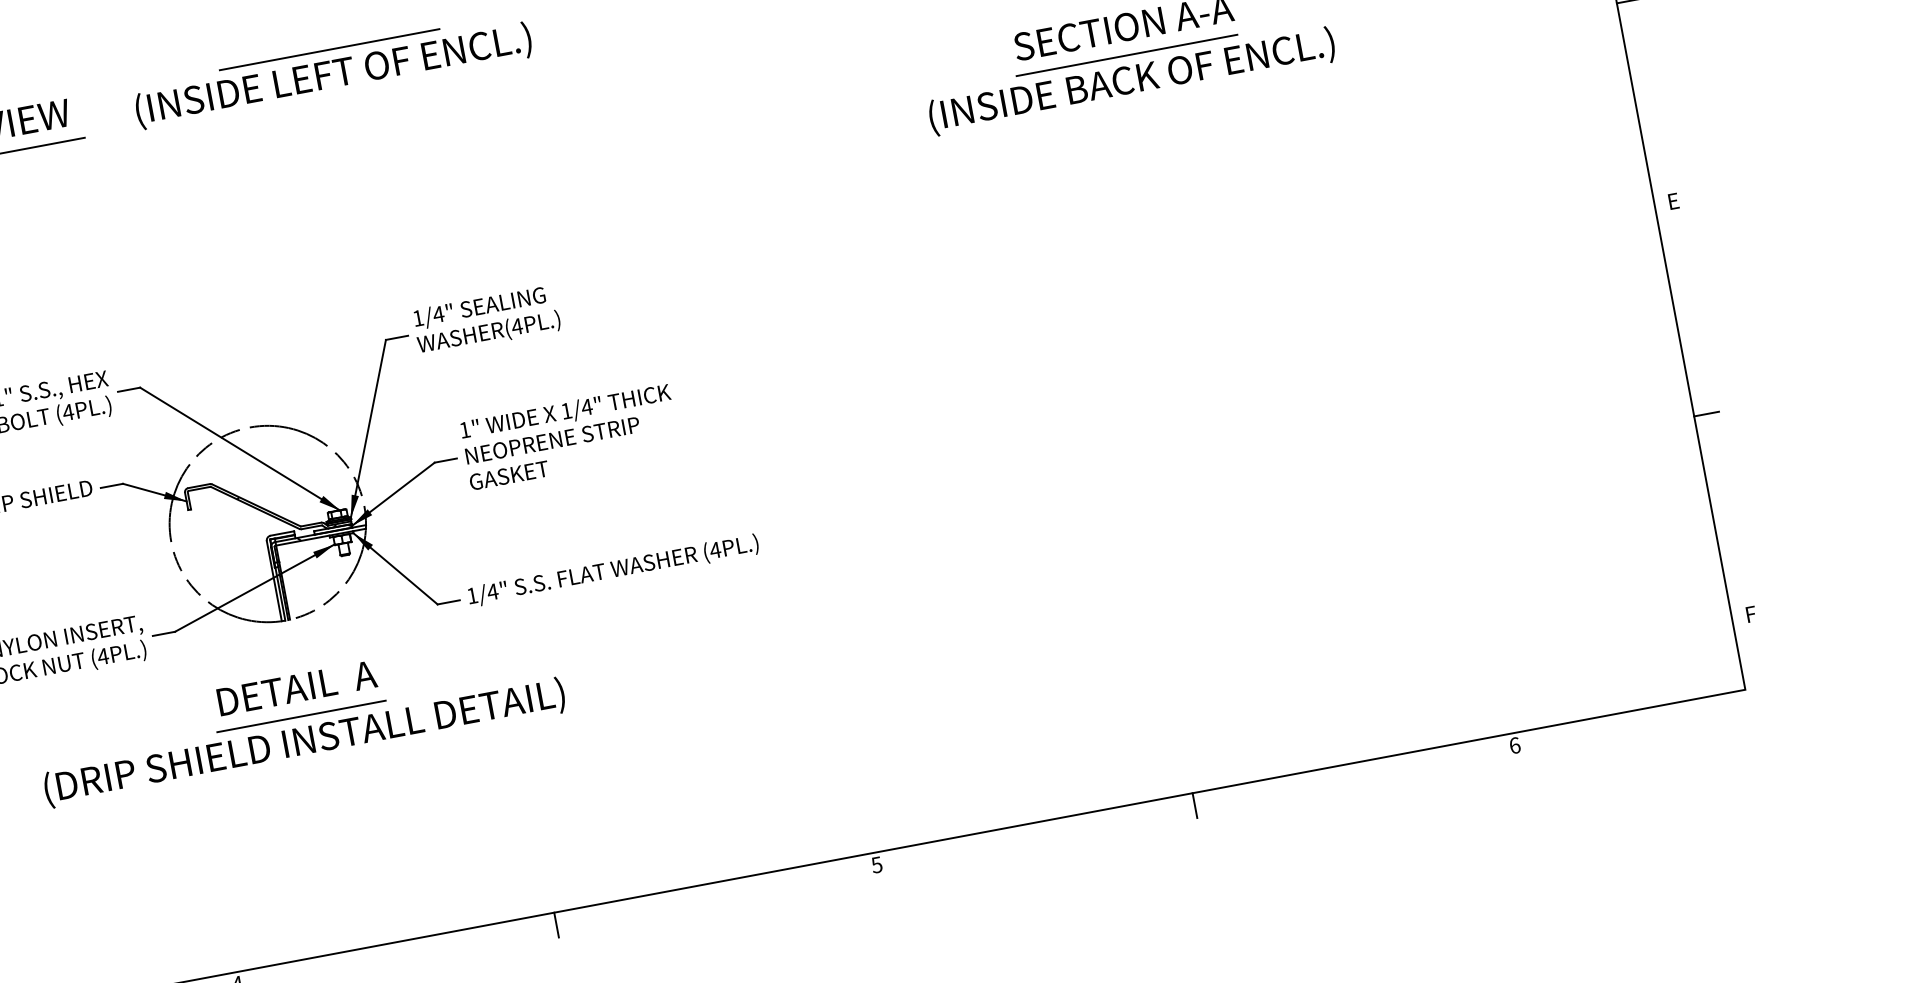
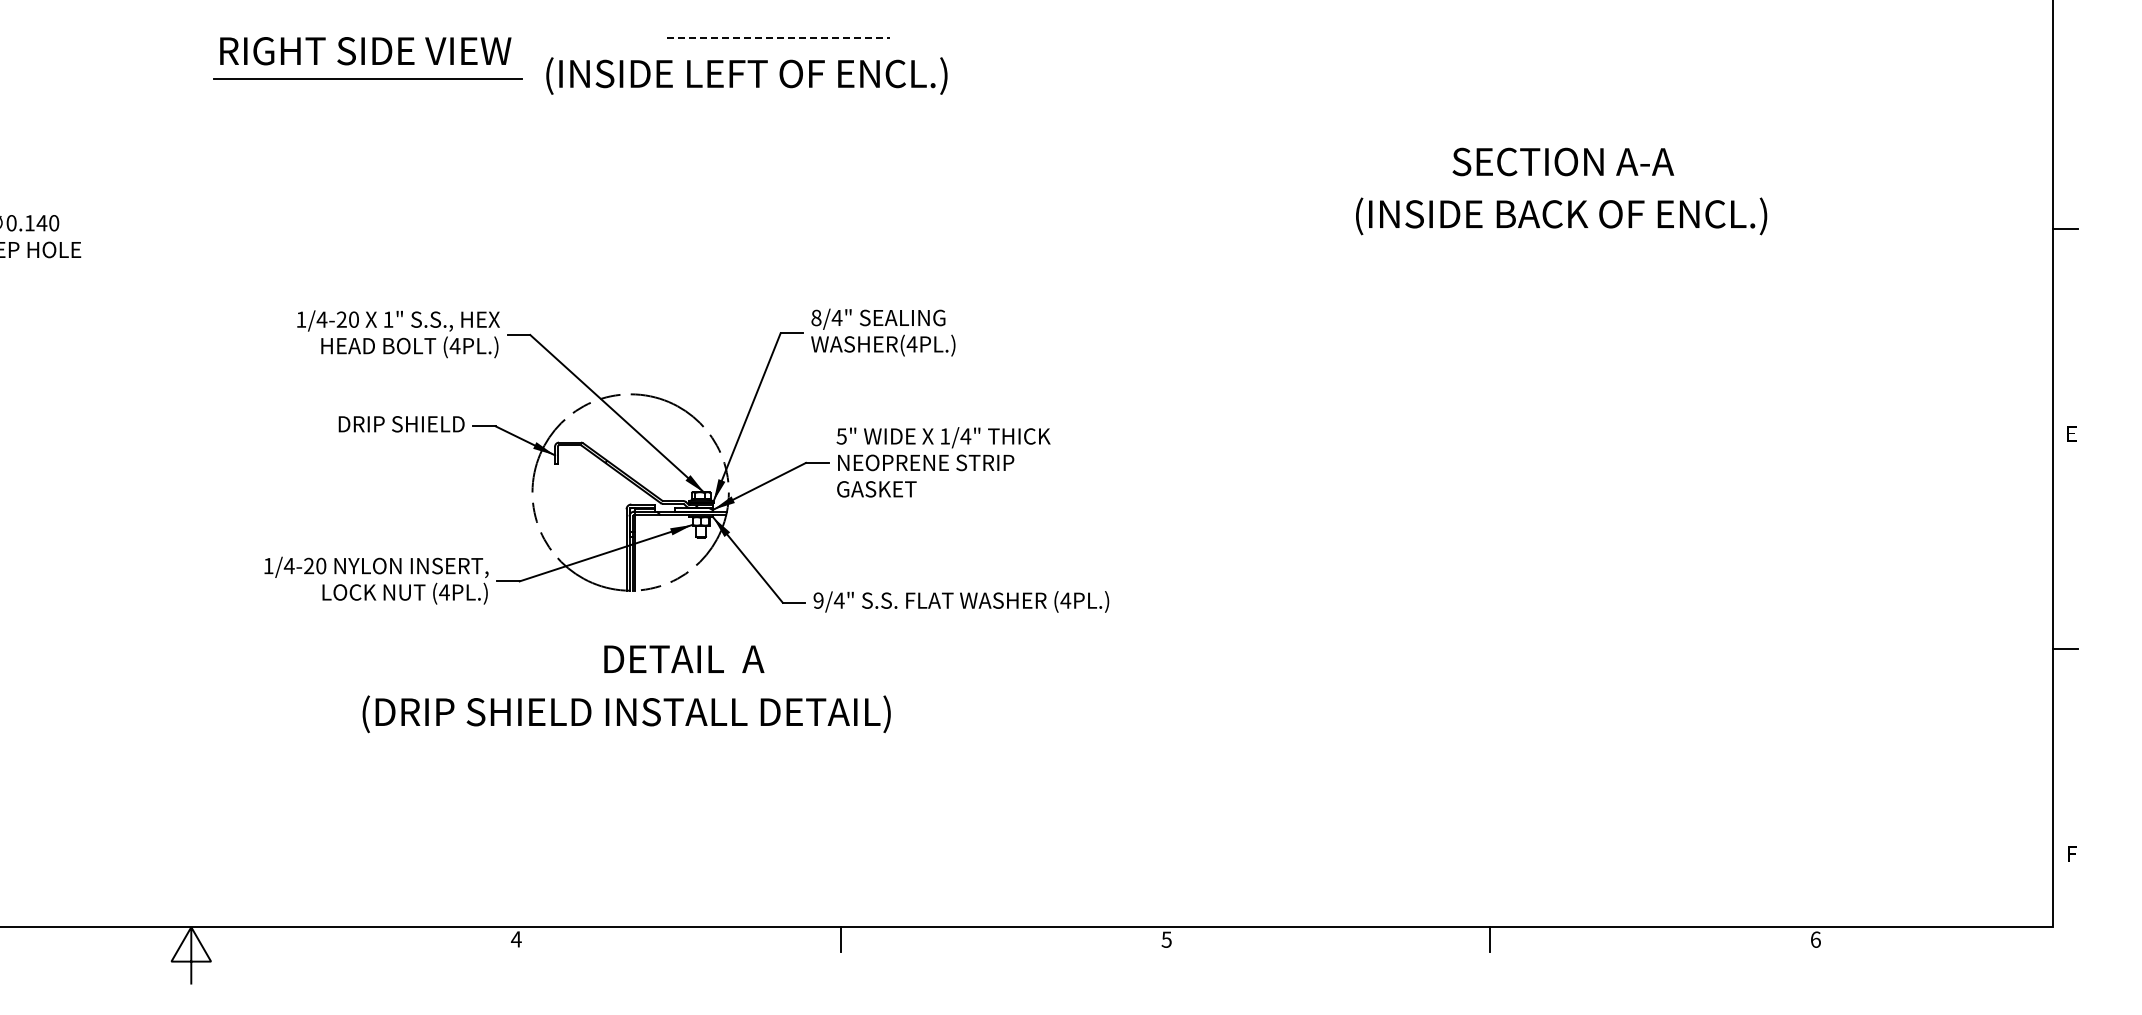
line: (329, 49) -> (778, 37), solid -> dashed
line: (1127, 54) -> (1561, 189), removed
text: (333, 75) -> (746, 75), moved
text: (418, 317) -> (816, 317), 1/4" -> 8/4"
text: (464, 430) -> (841, 436), 1" -> 5"
text: (472, 595) -> (818, 600), 1/4" -> 9/4"
text: (297, 687) -> (684, 658), moved
line: (301, 716) -> (628, 687), removed

